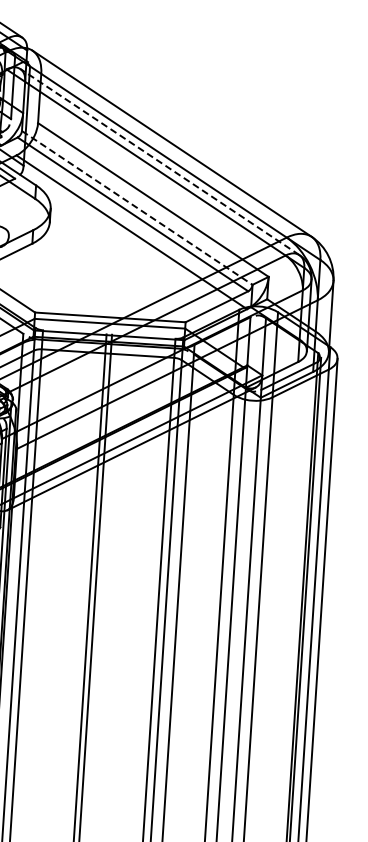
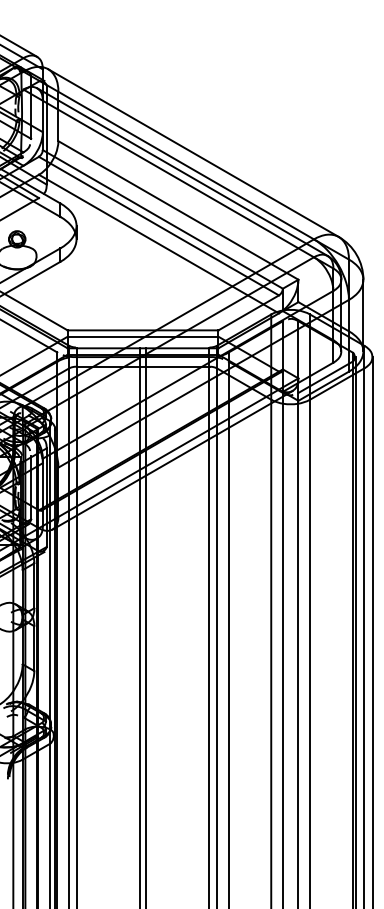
line: (159, 162) -> (182, 172), dashed -> solid
line: (136, 208) -> (162, 219), dashed -> solid

